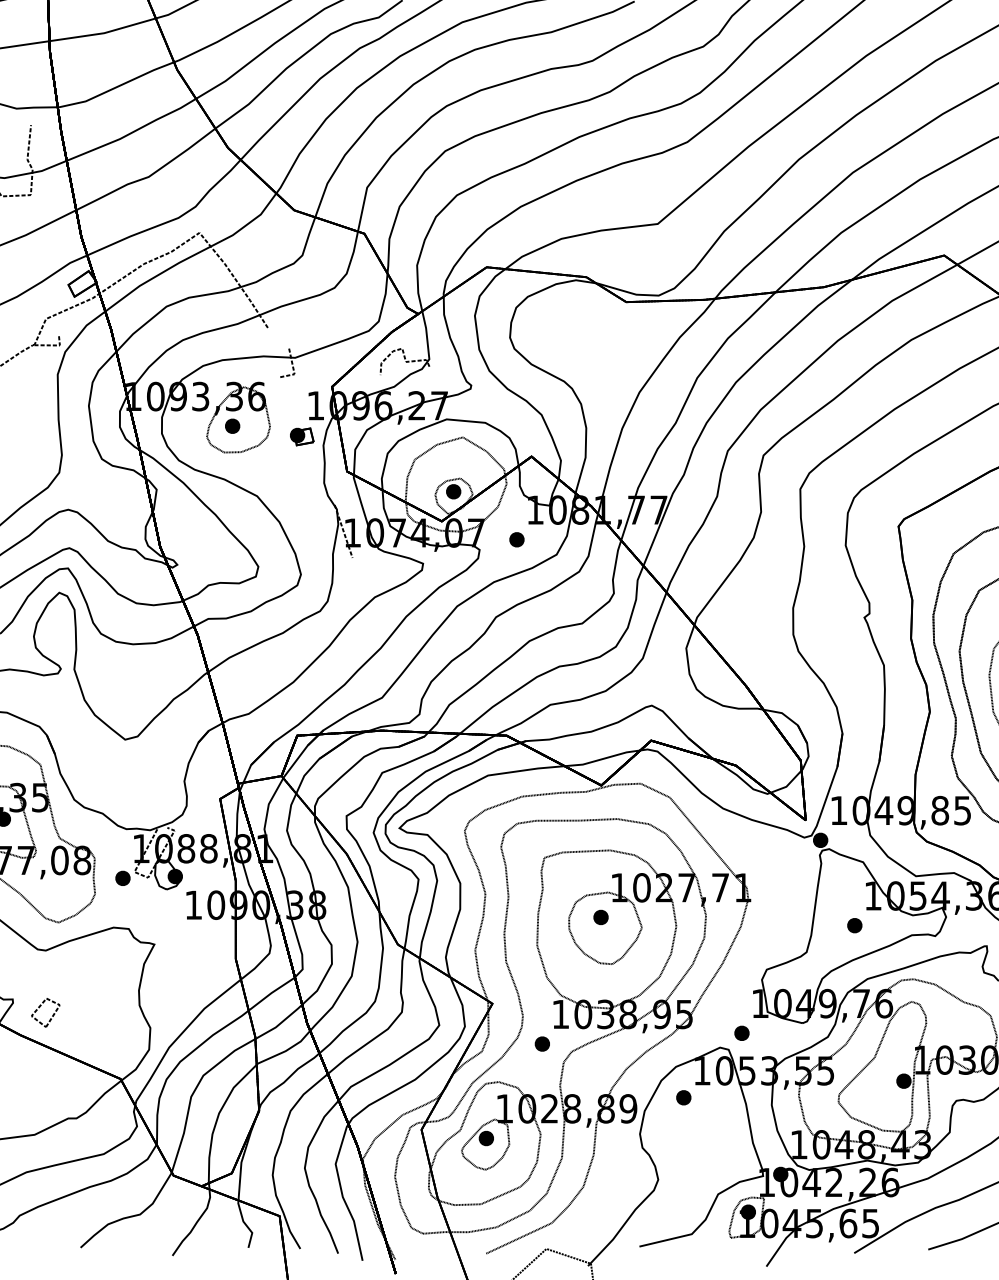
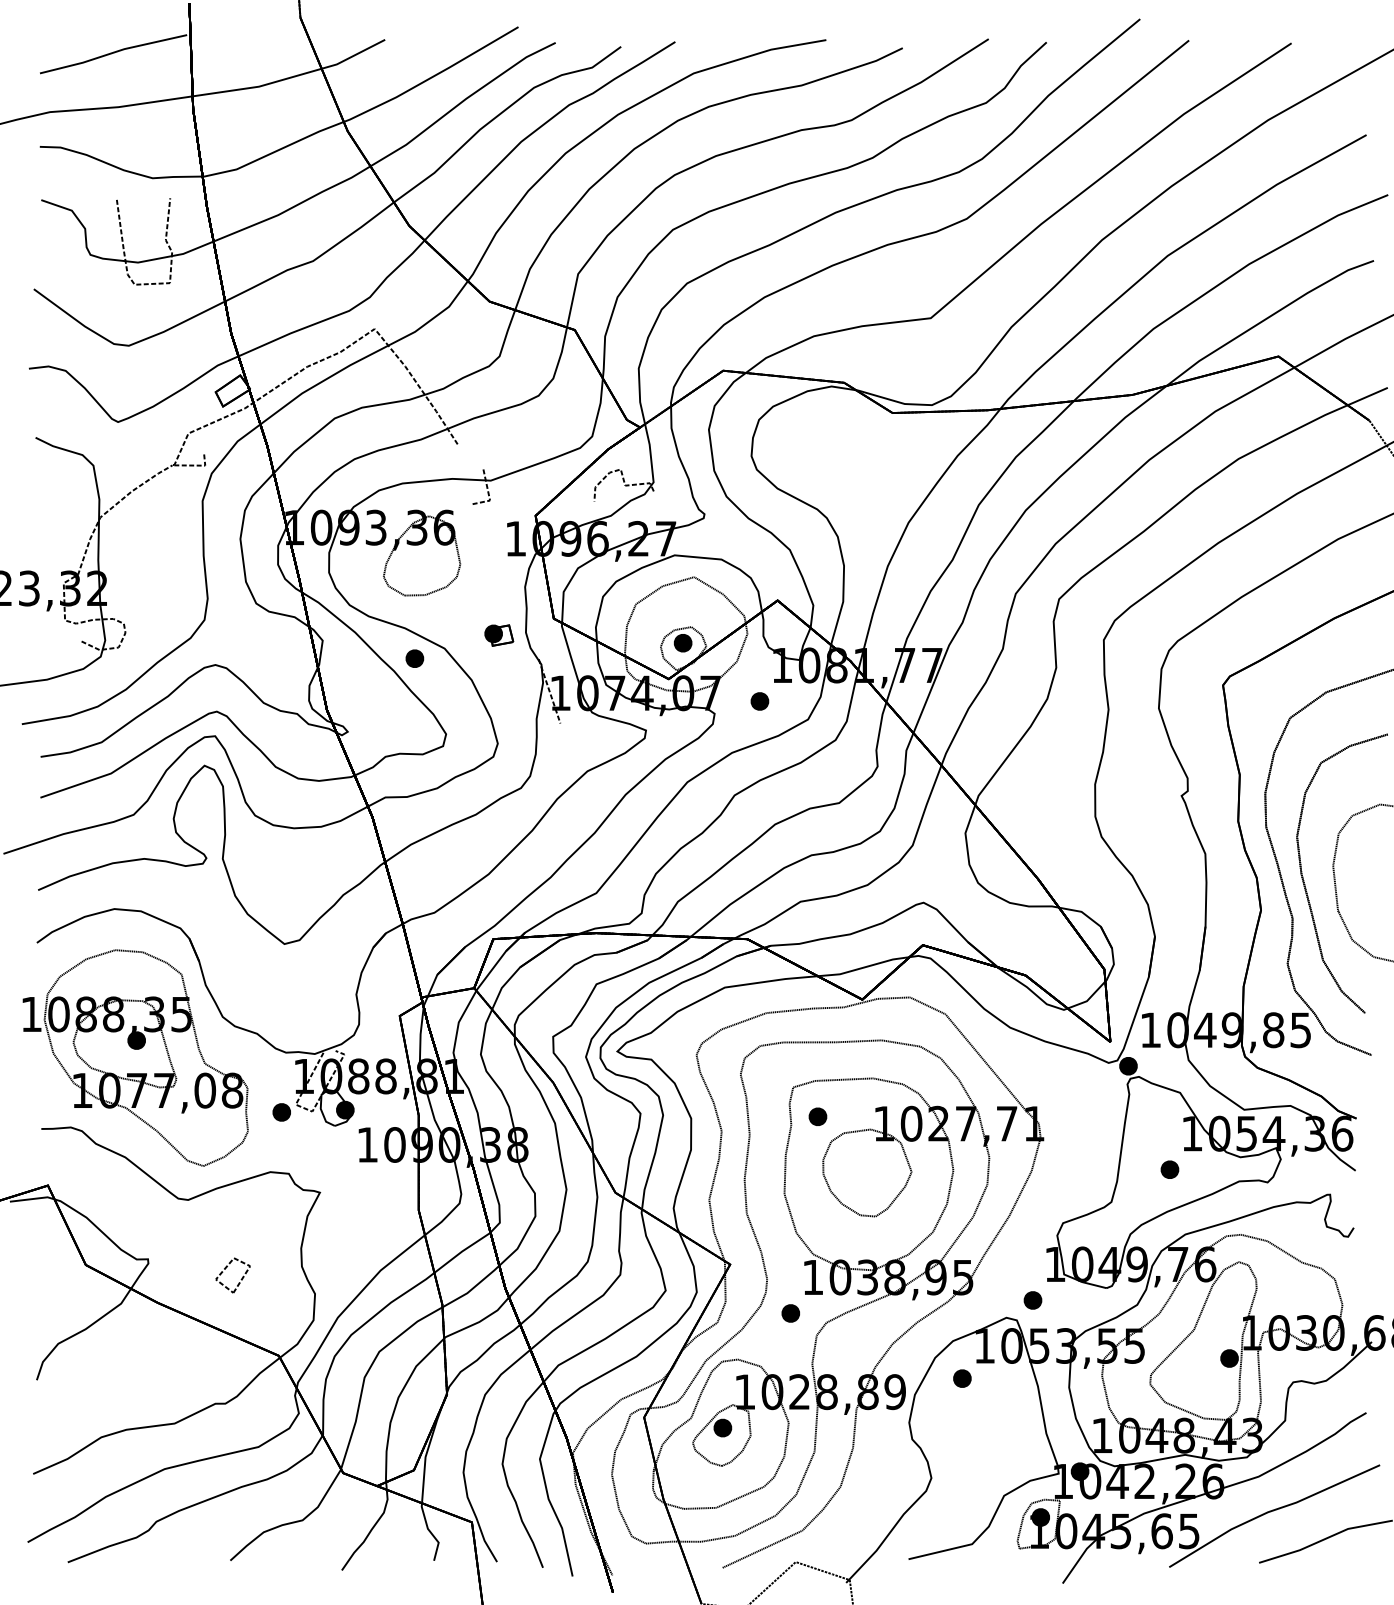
part: (232, 426) -> (414, 658), moved
part: (302, 436) -> (499, 635), moved
part: (600, 917) -> (817, 1116), moved
part: (51, 1016) -> (240, 1279), moved

